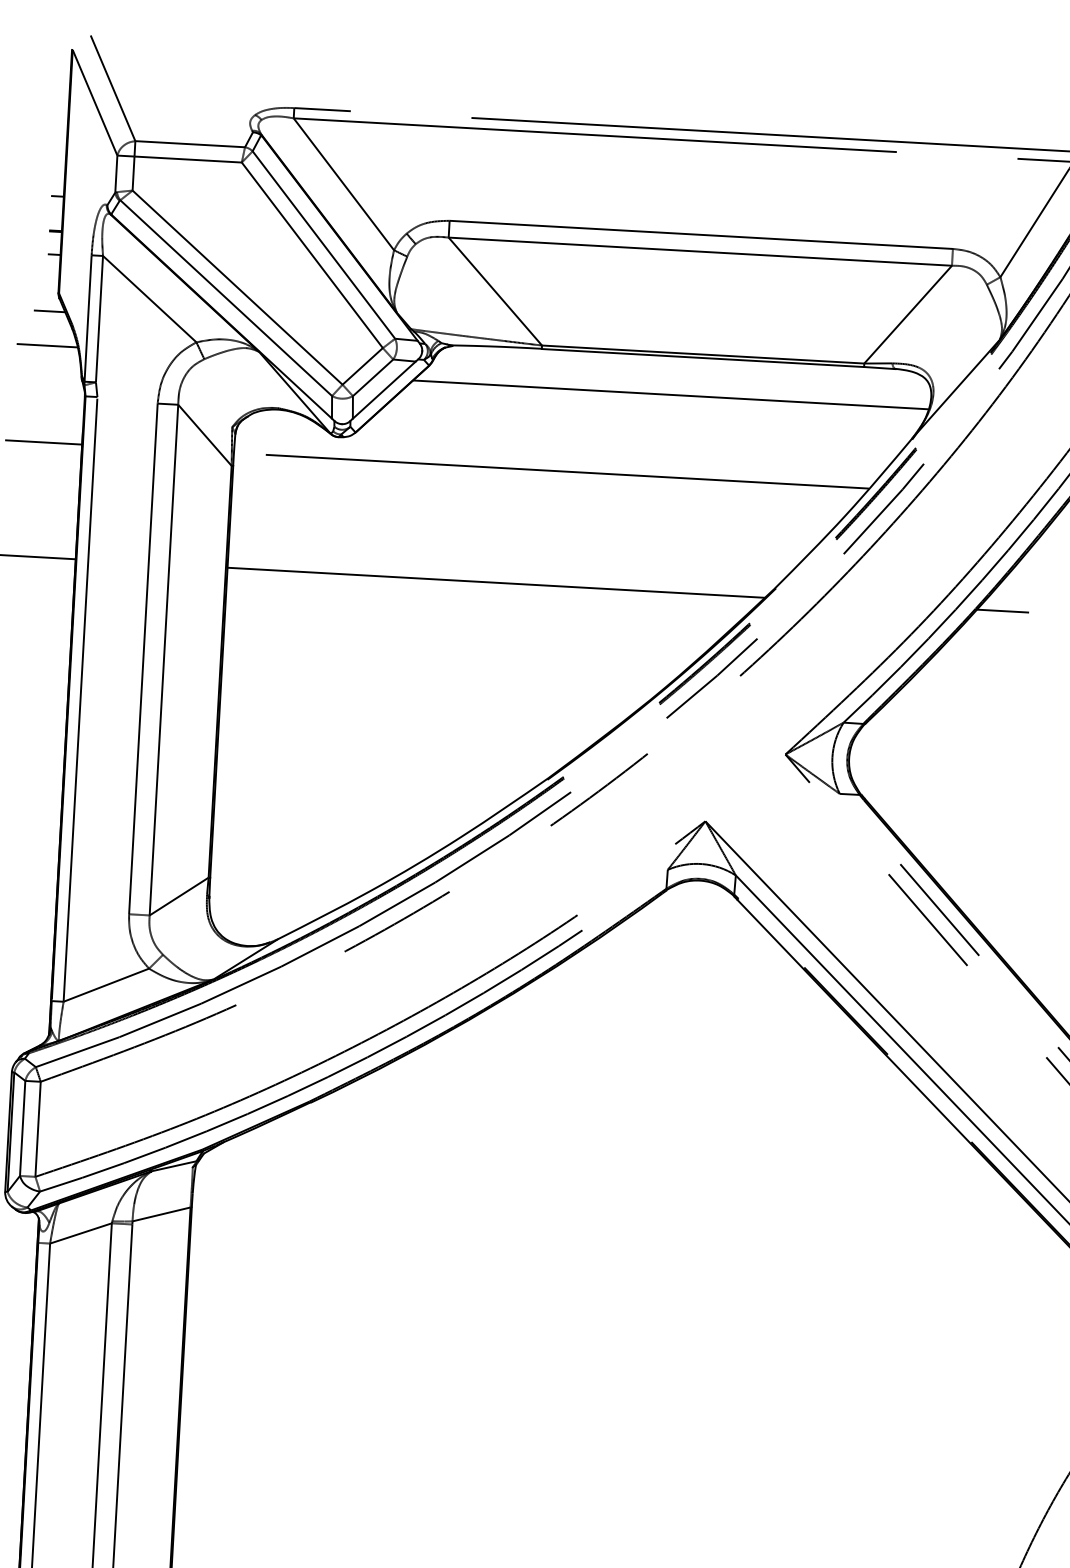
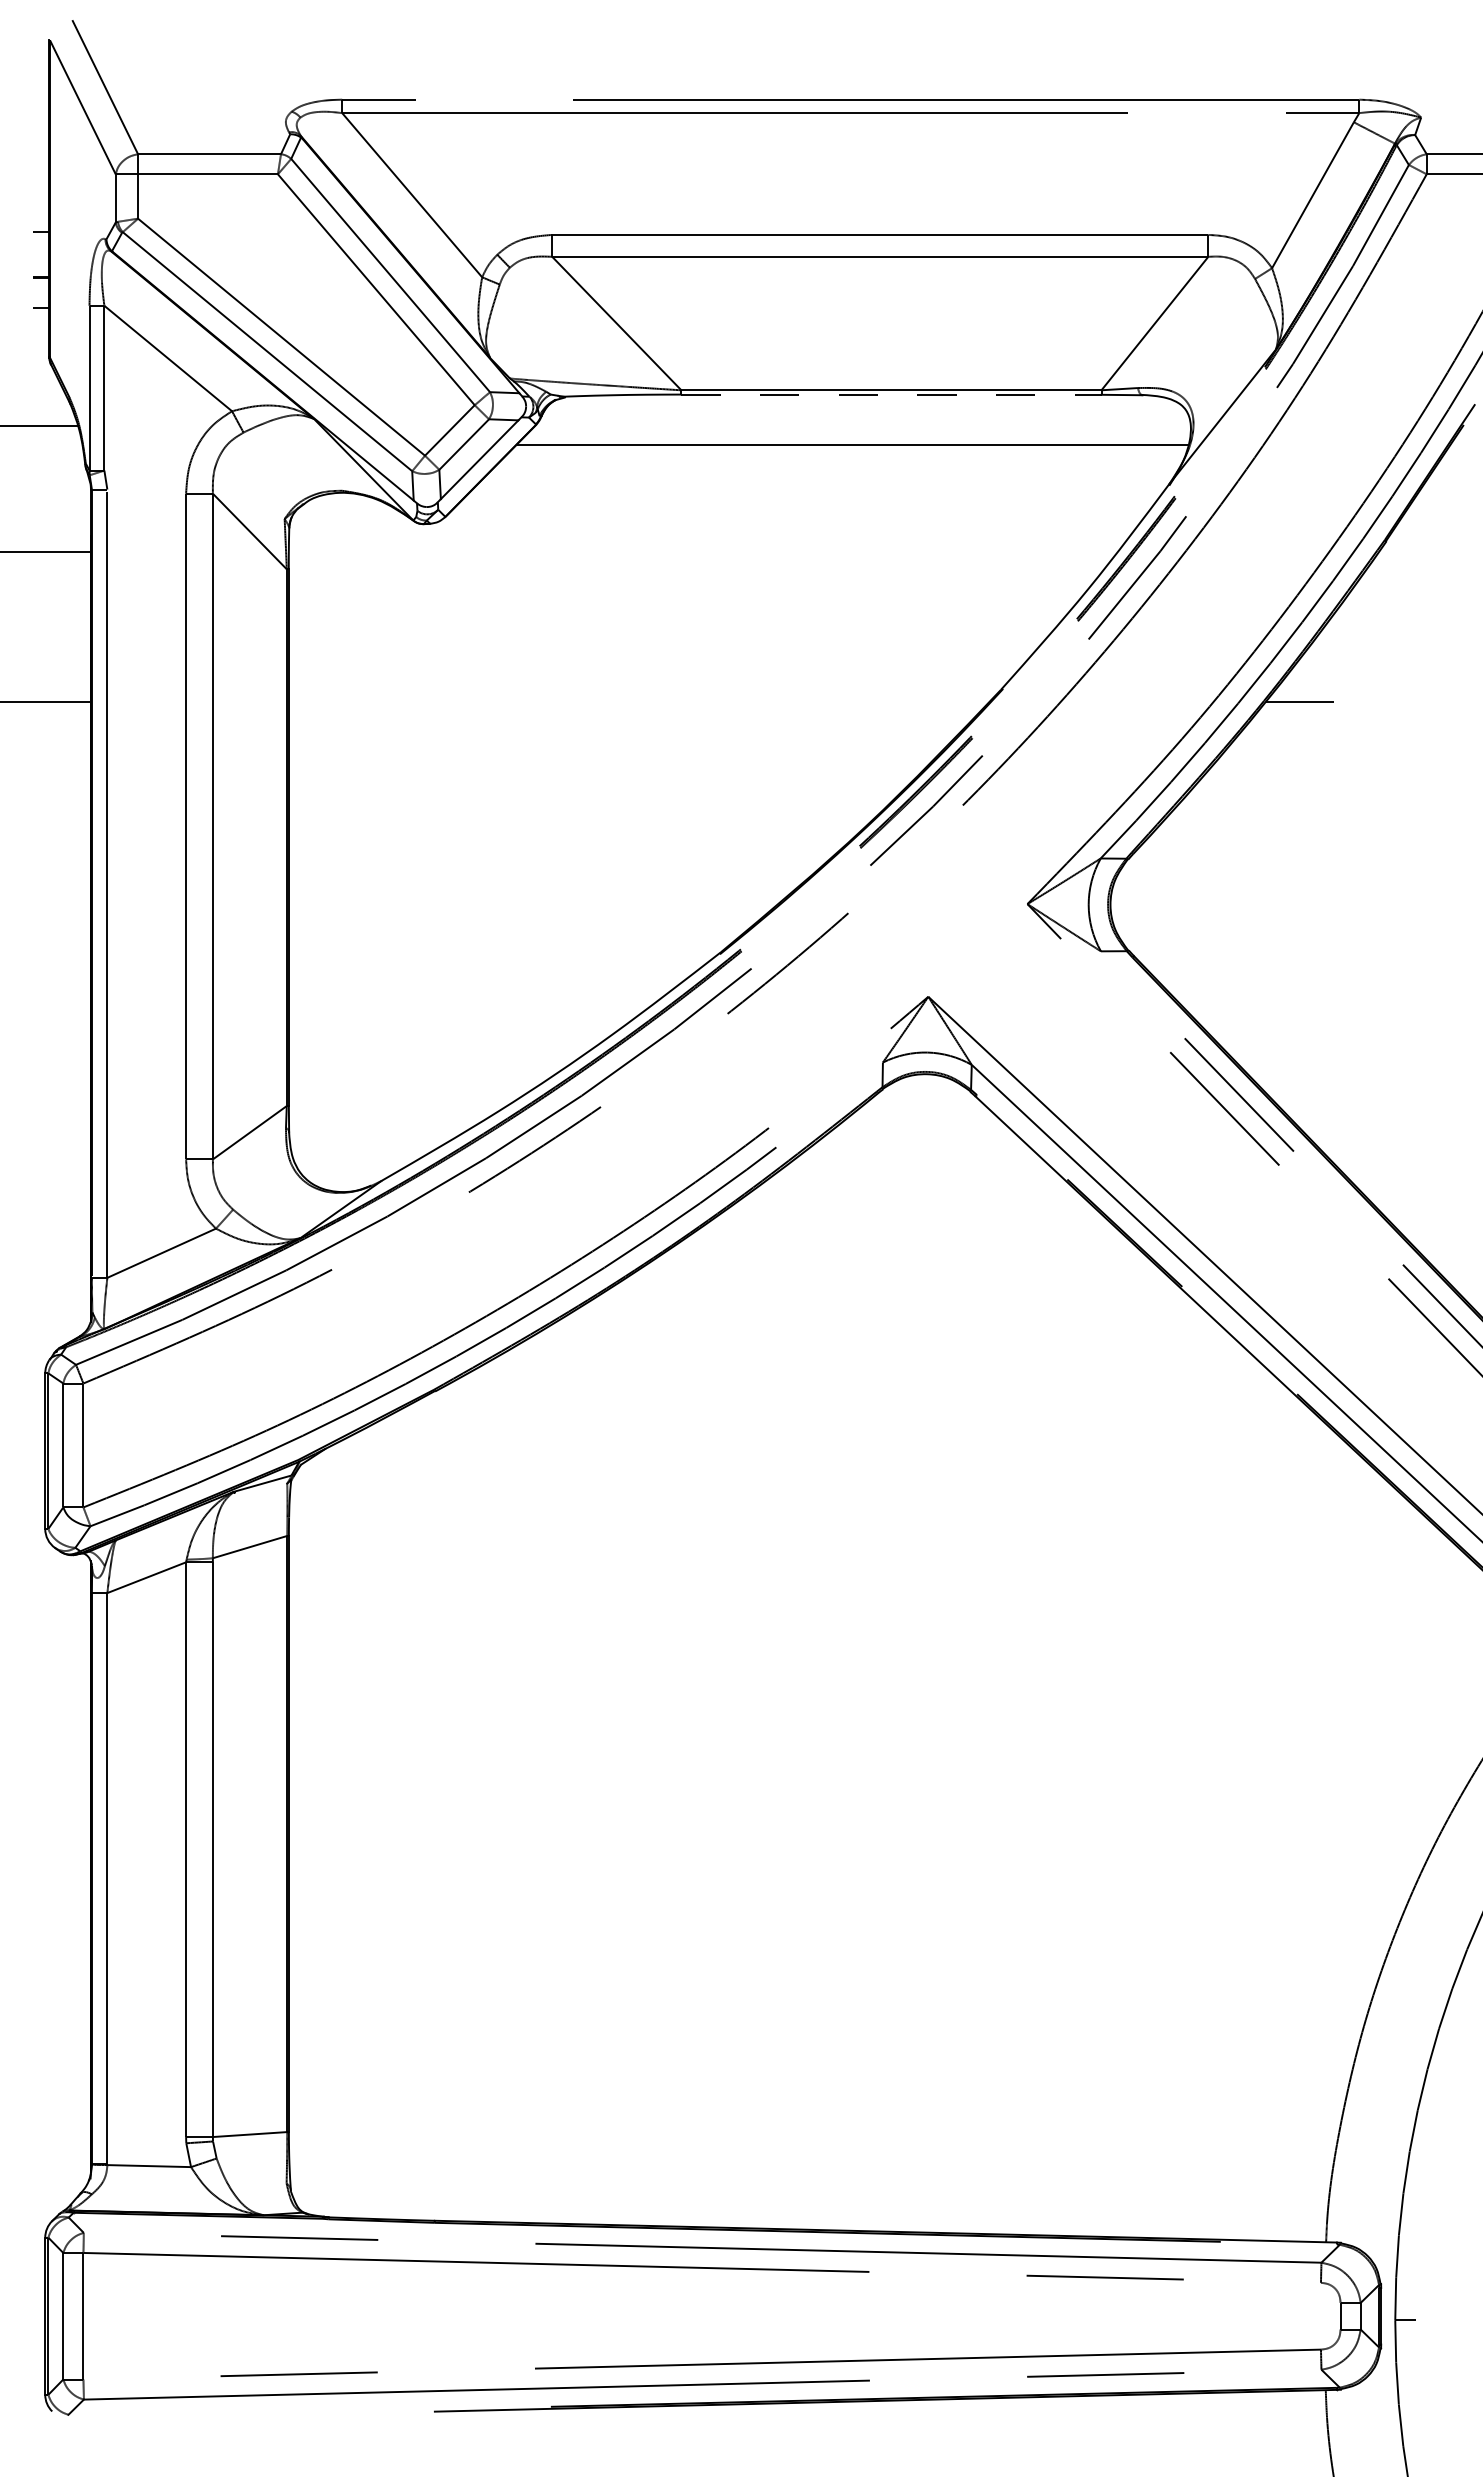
line: (49, 311) -> (38, 381), removed
line: (703, 357) -> (891, 394), solid -> dashed
line: (551, 470) -> (702, 552), removed
line: (496, 582) -> (639, 701), removed

